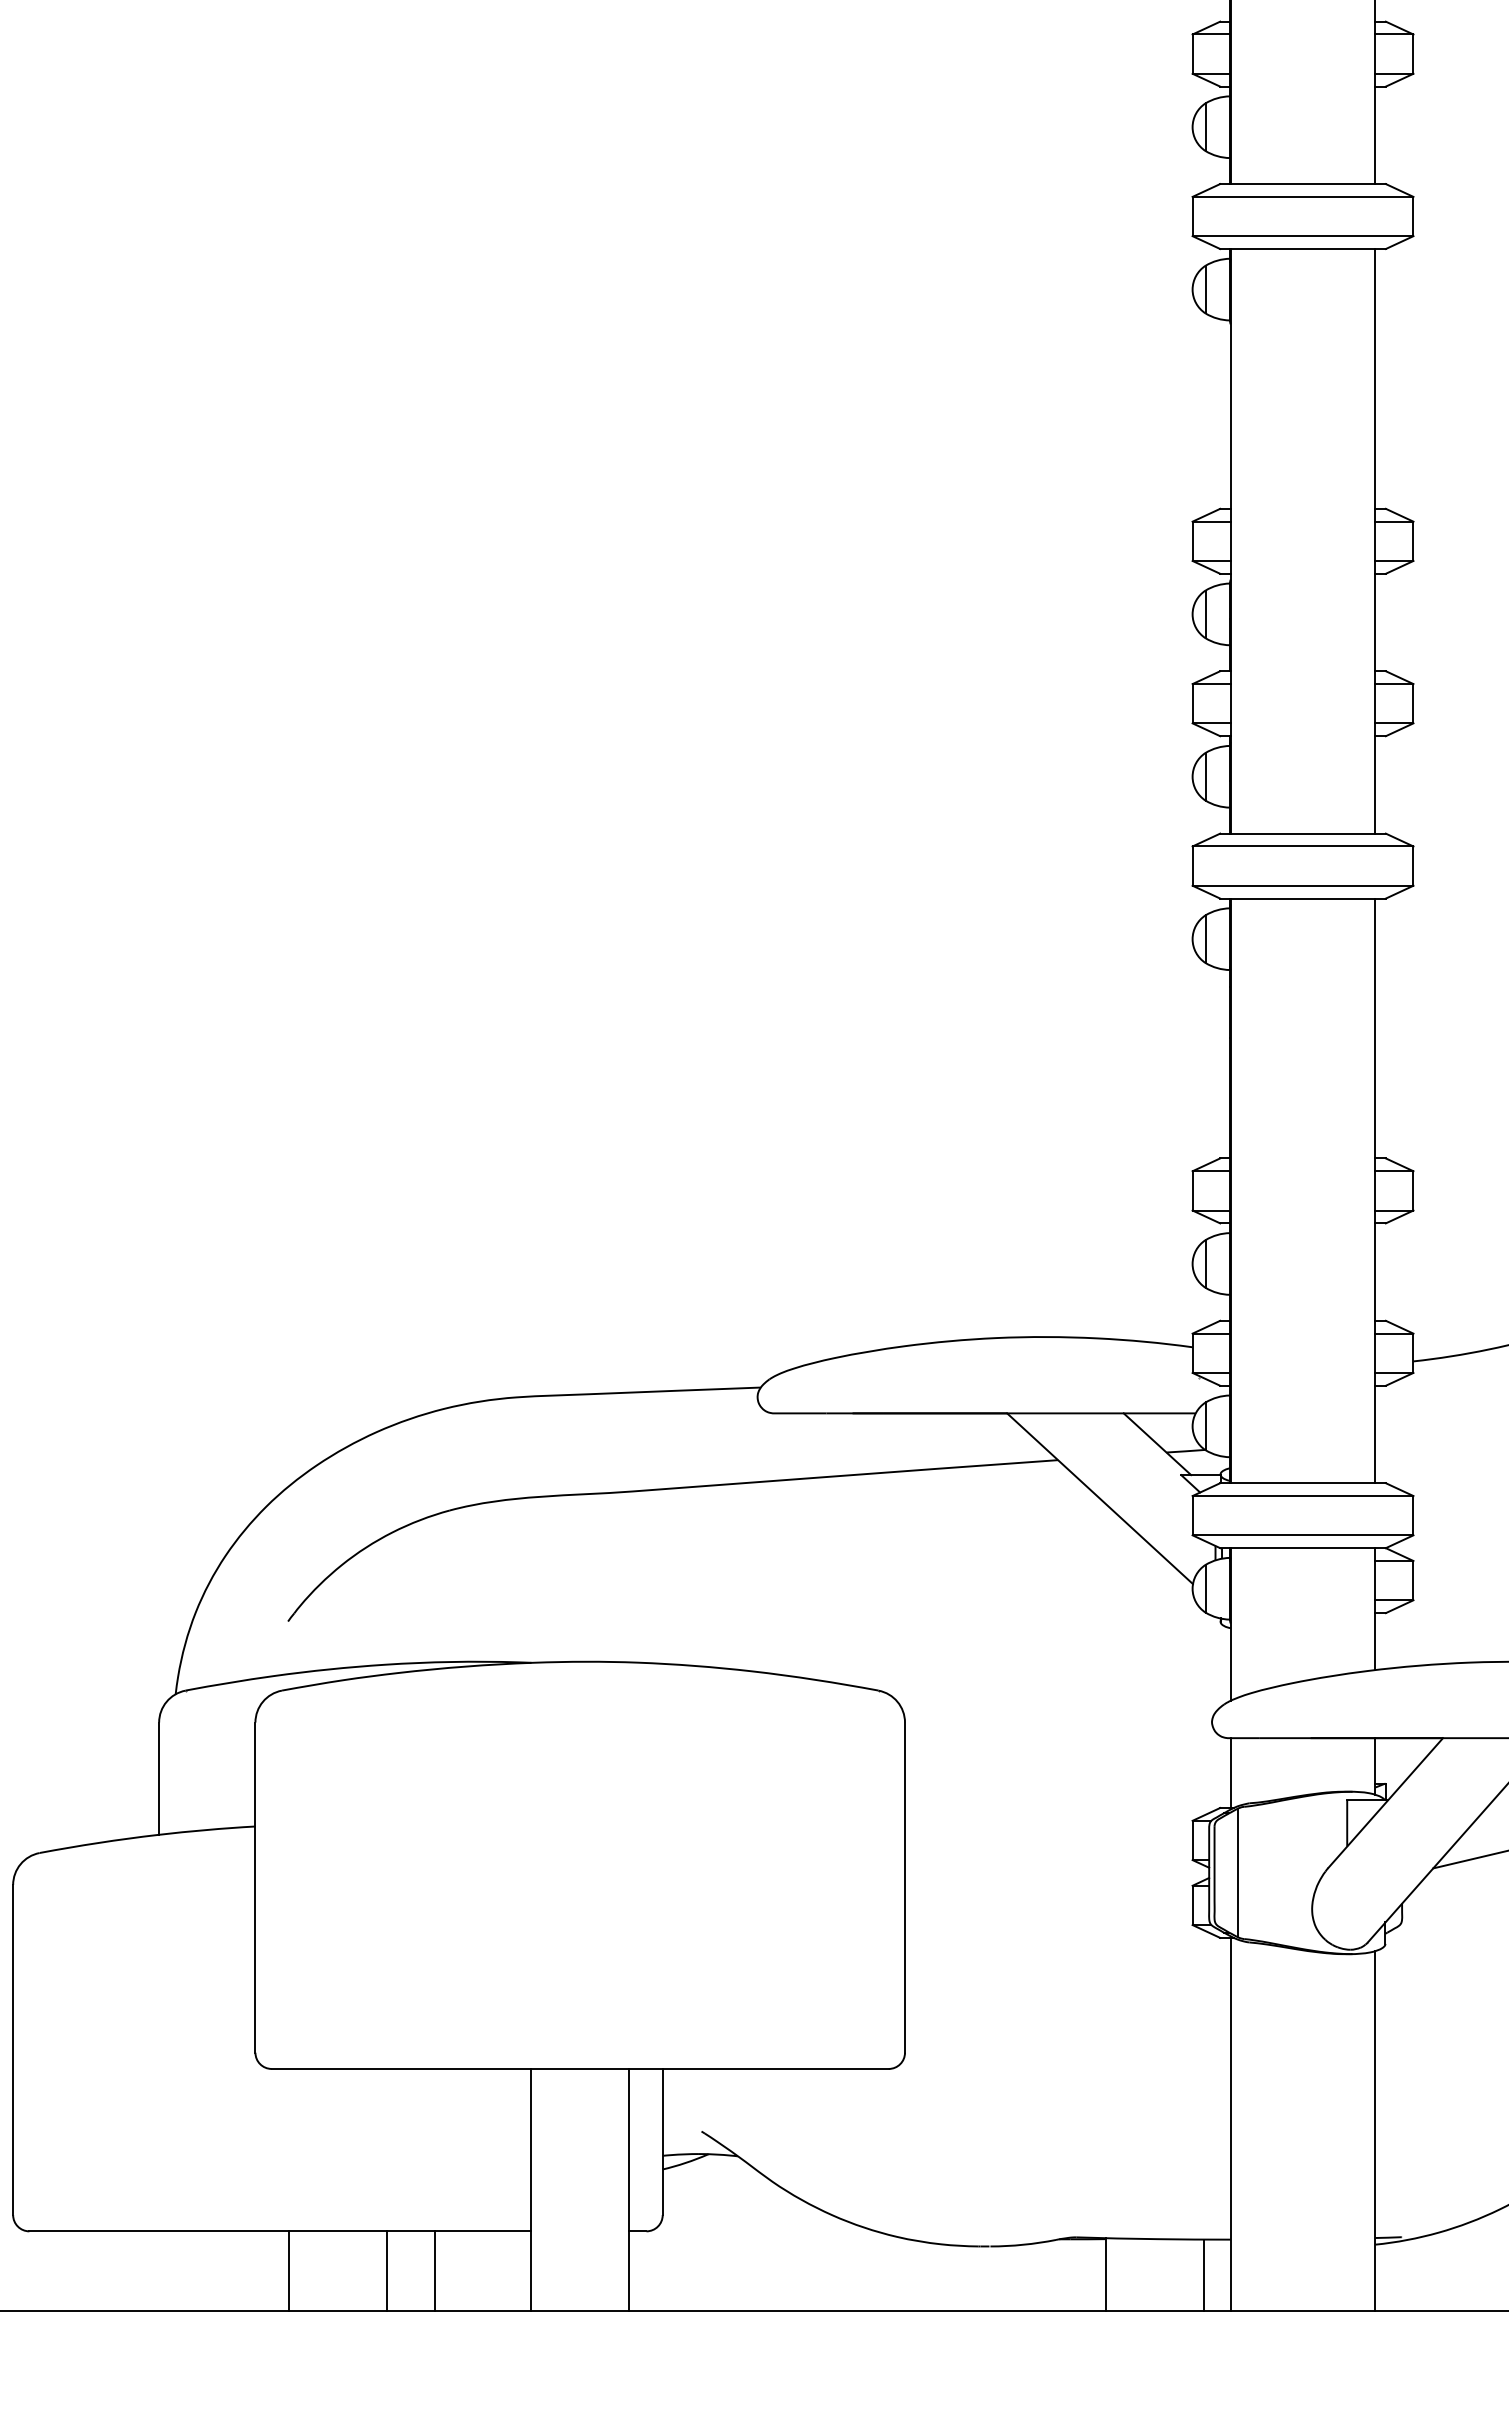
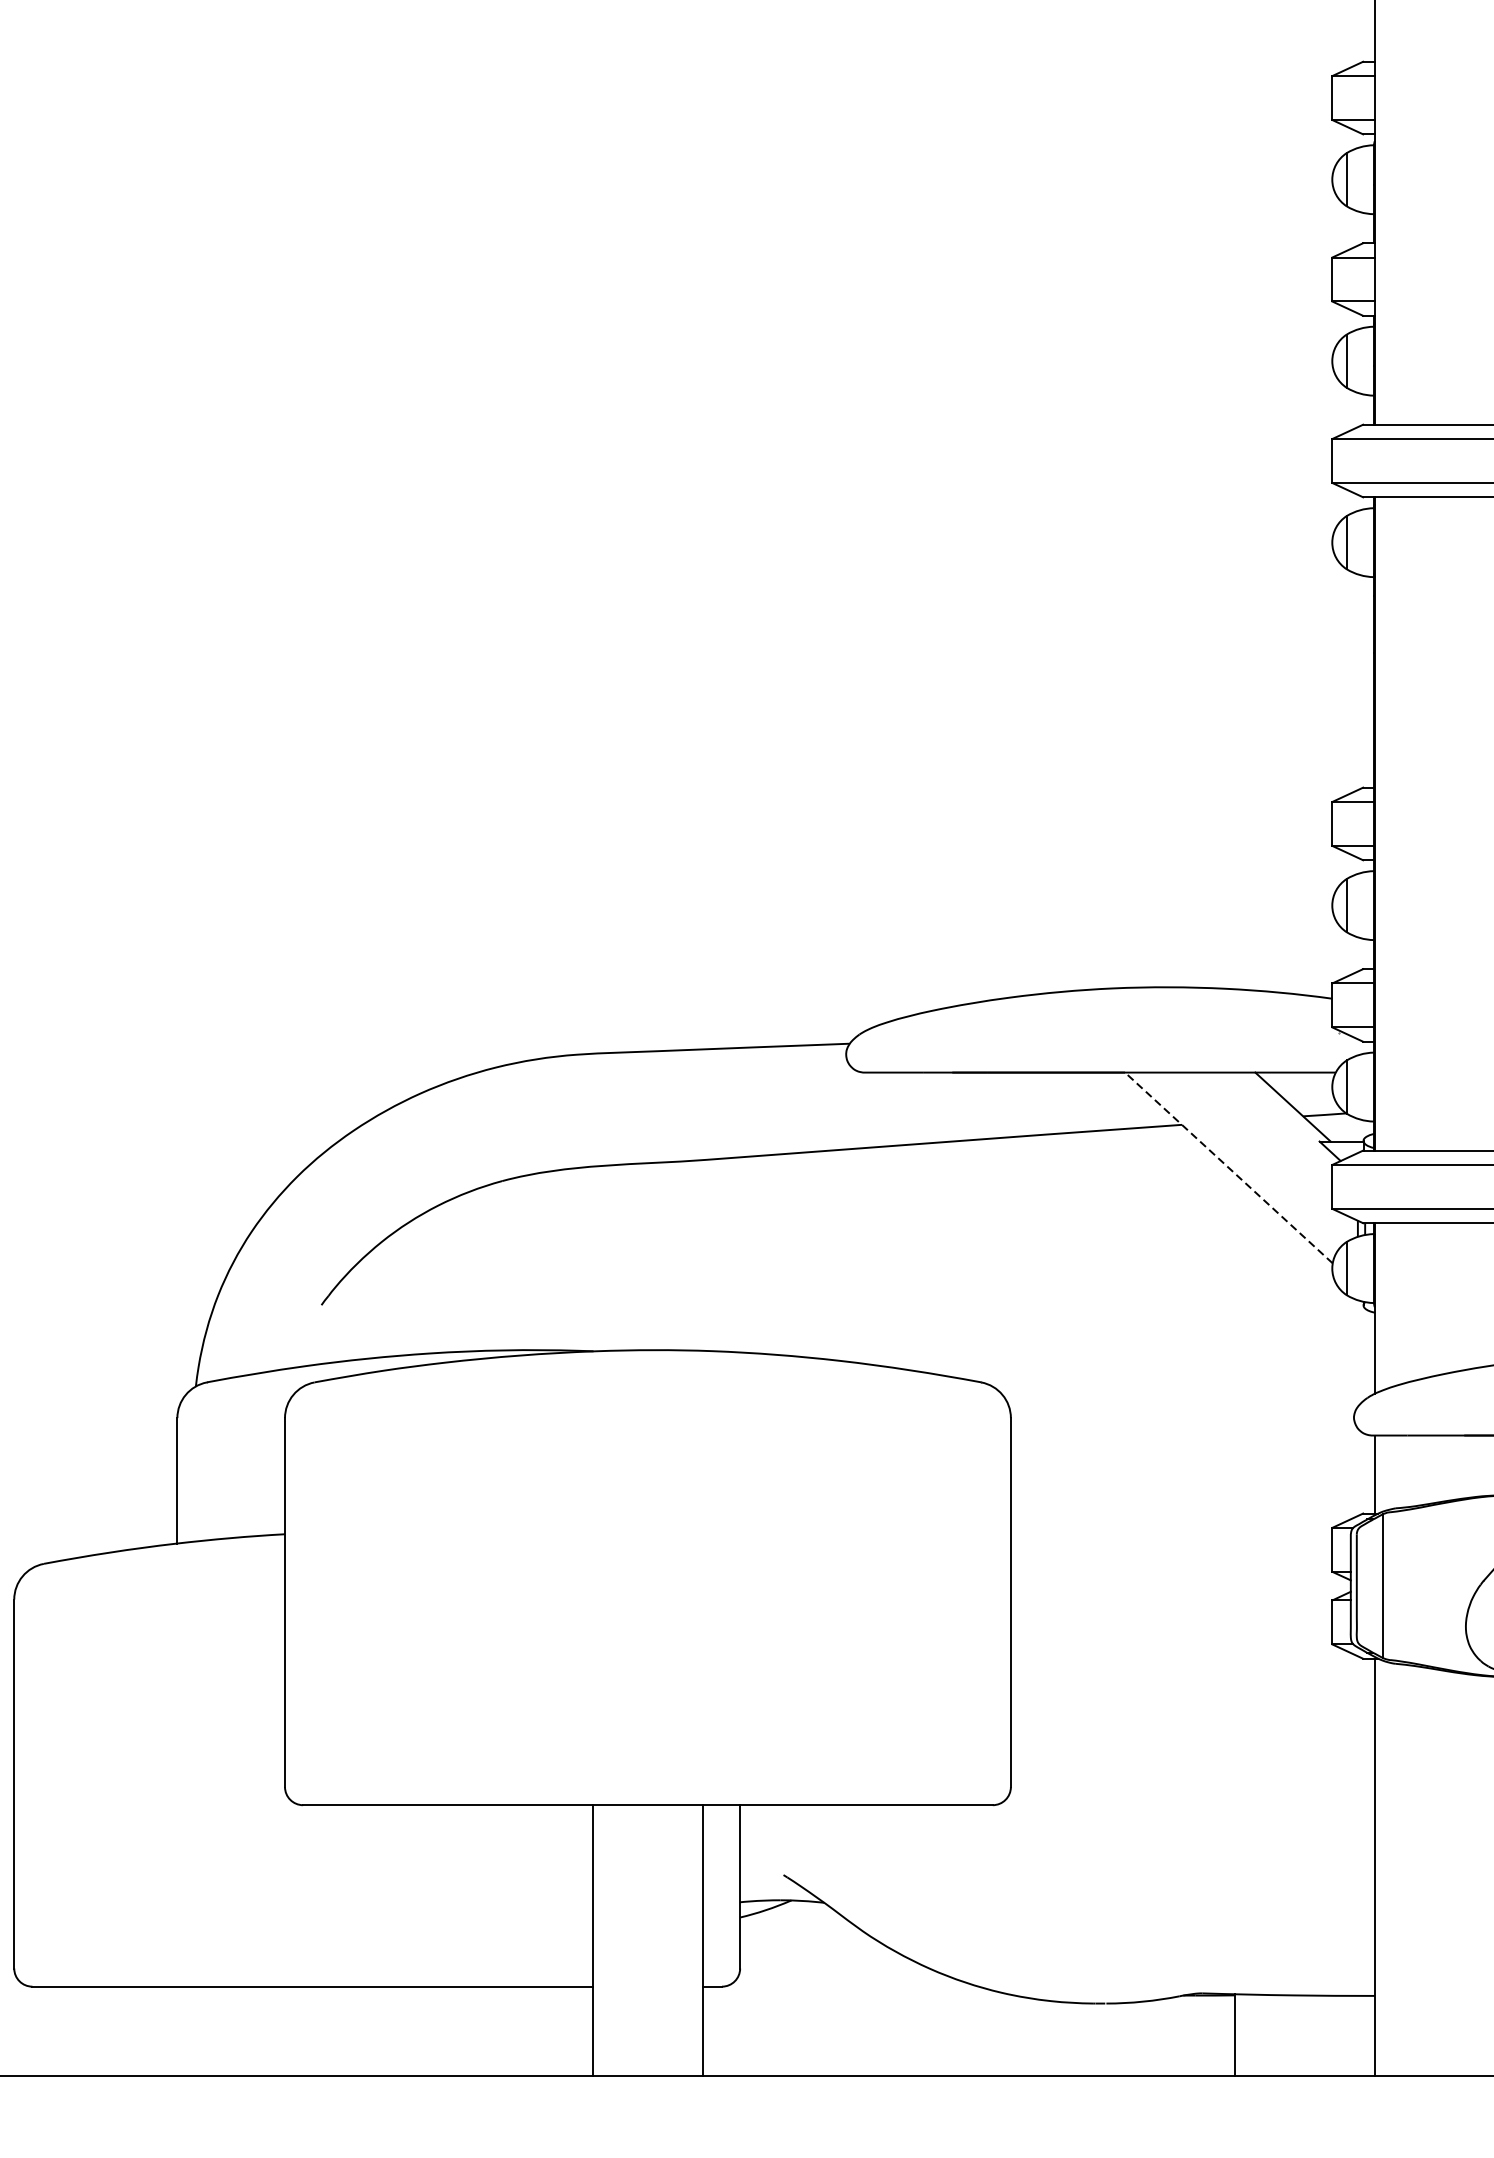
line: (1099, 1498) -> (1228, 1167), solid -> dashed
line: (288, 2271) -> (321, 2031), removed
line: (387, 2271) -> (432, 2031), removed
line: (434, 2271) -> (485, 2031), removed
line: (1203, 2275) -> (1344, 2036), removed

